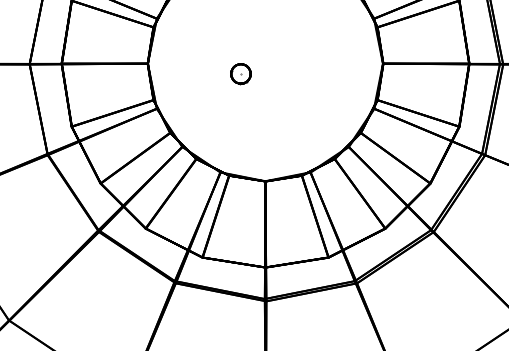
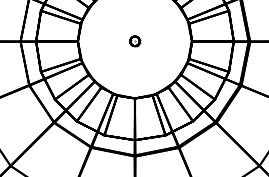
part: (241, 74) -> (135, 41), moved

